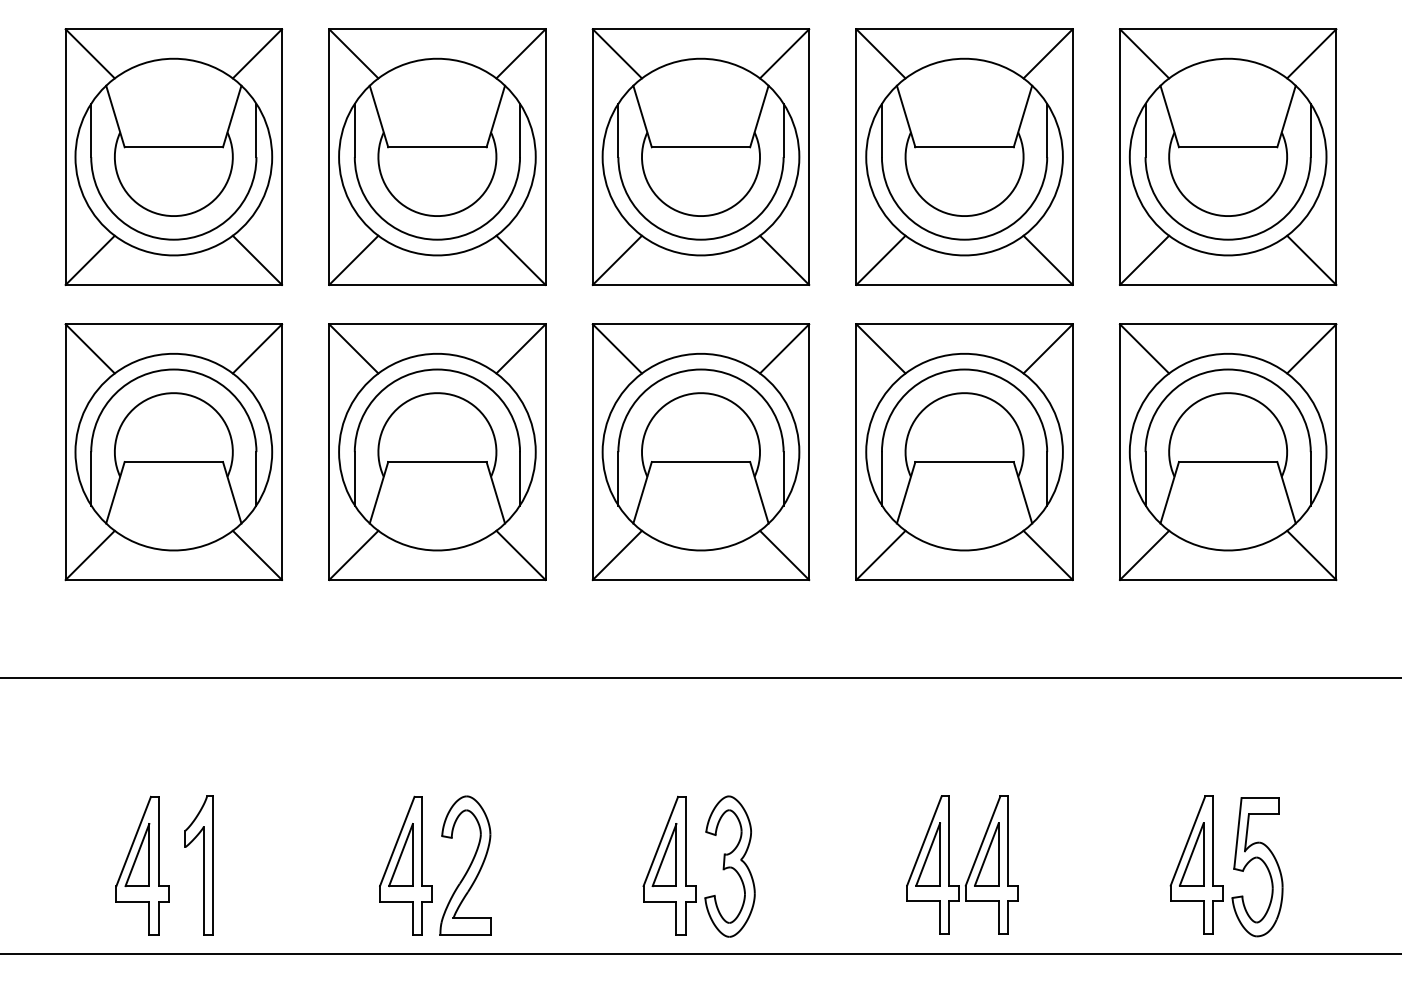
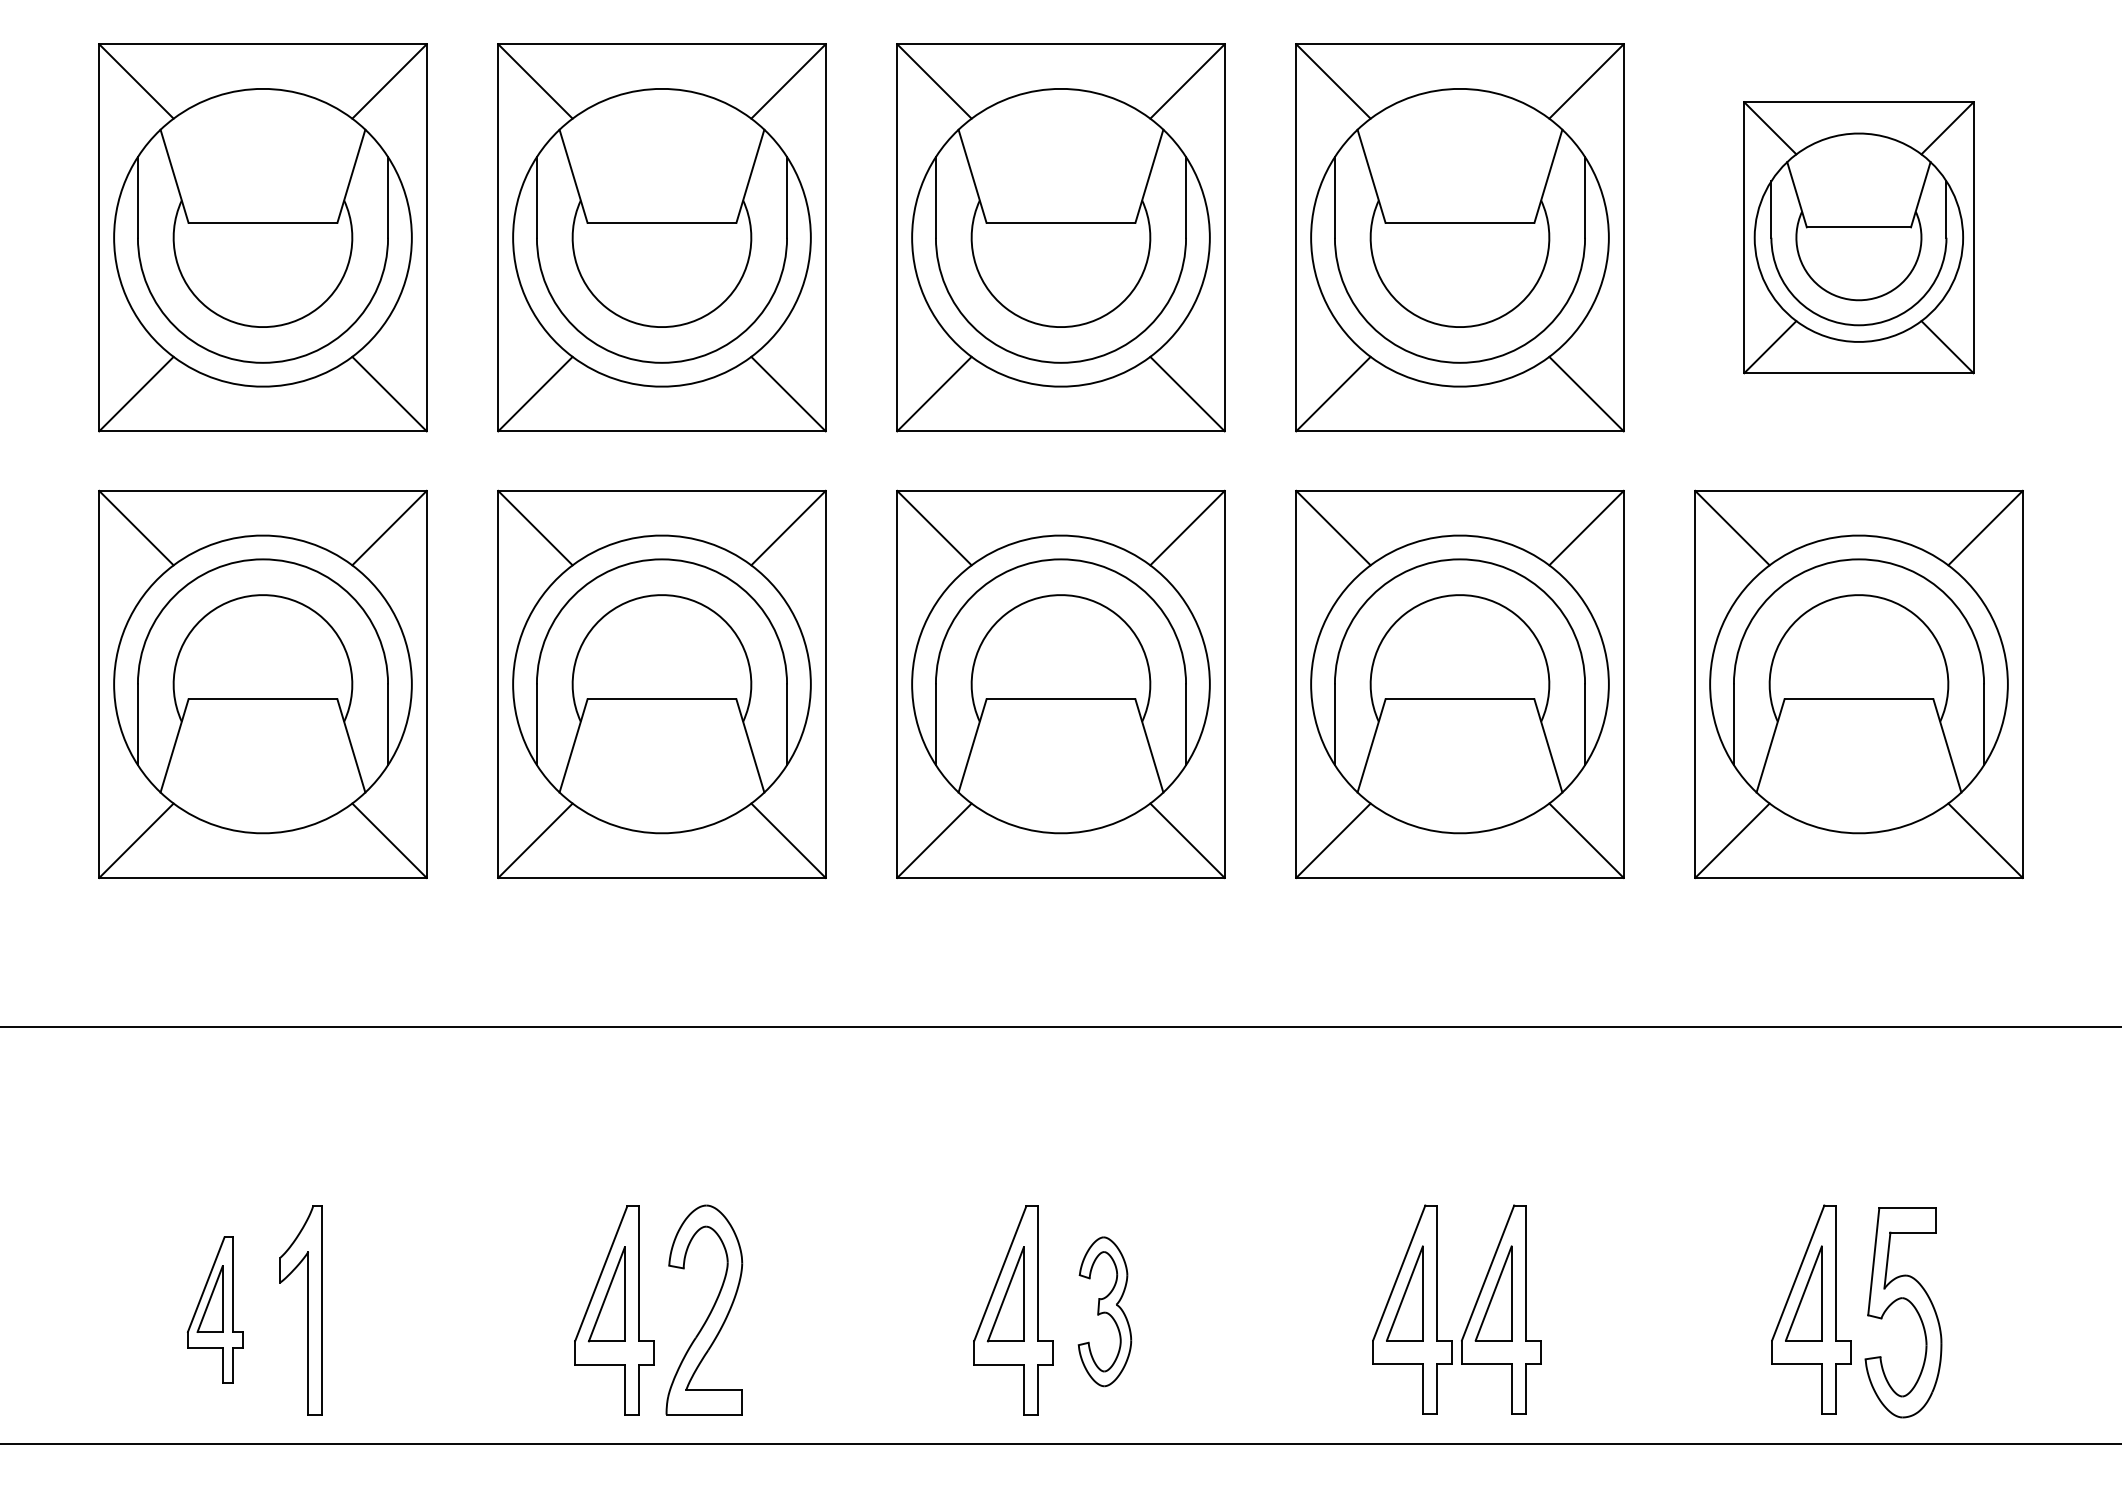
part: (1227, 156) -> (1858, 236), size x0.7
part: (142, 865) -> (215, 1310), size x0.7
part: (729, 866) -> (1104, 1311), size x0.7

